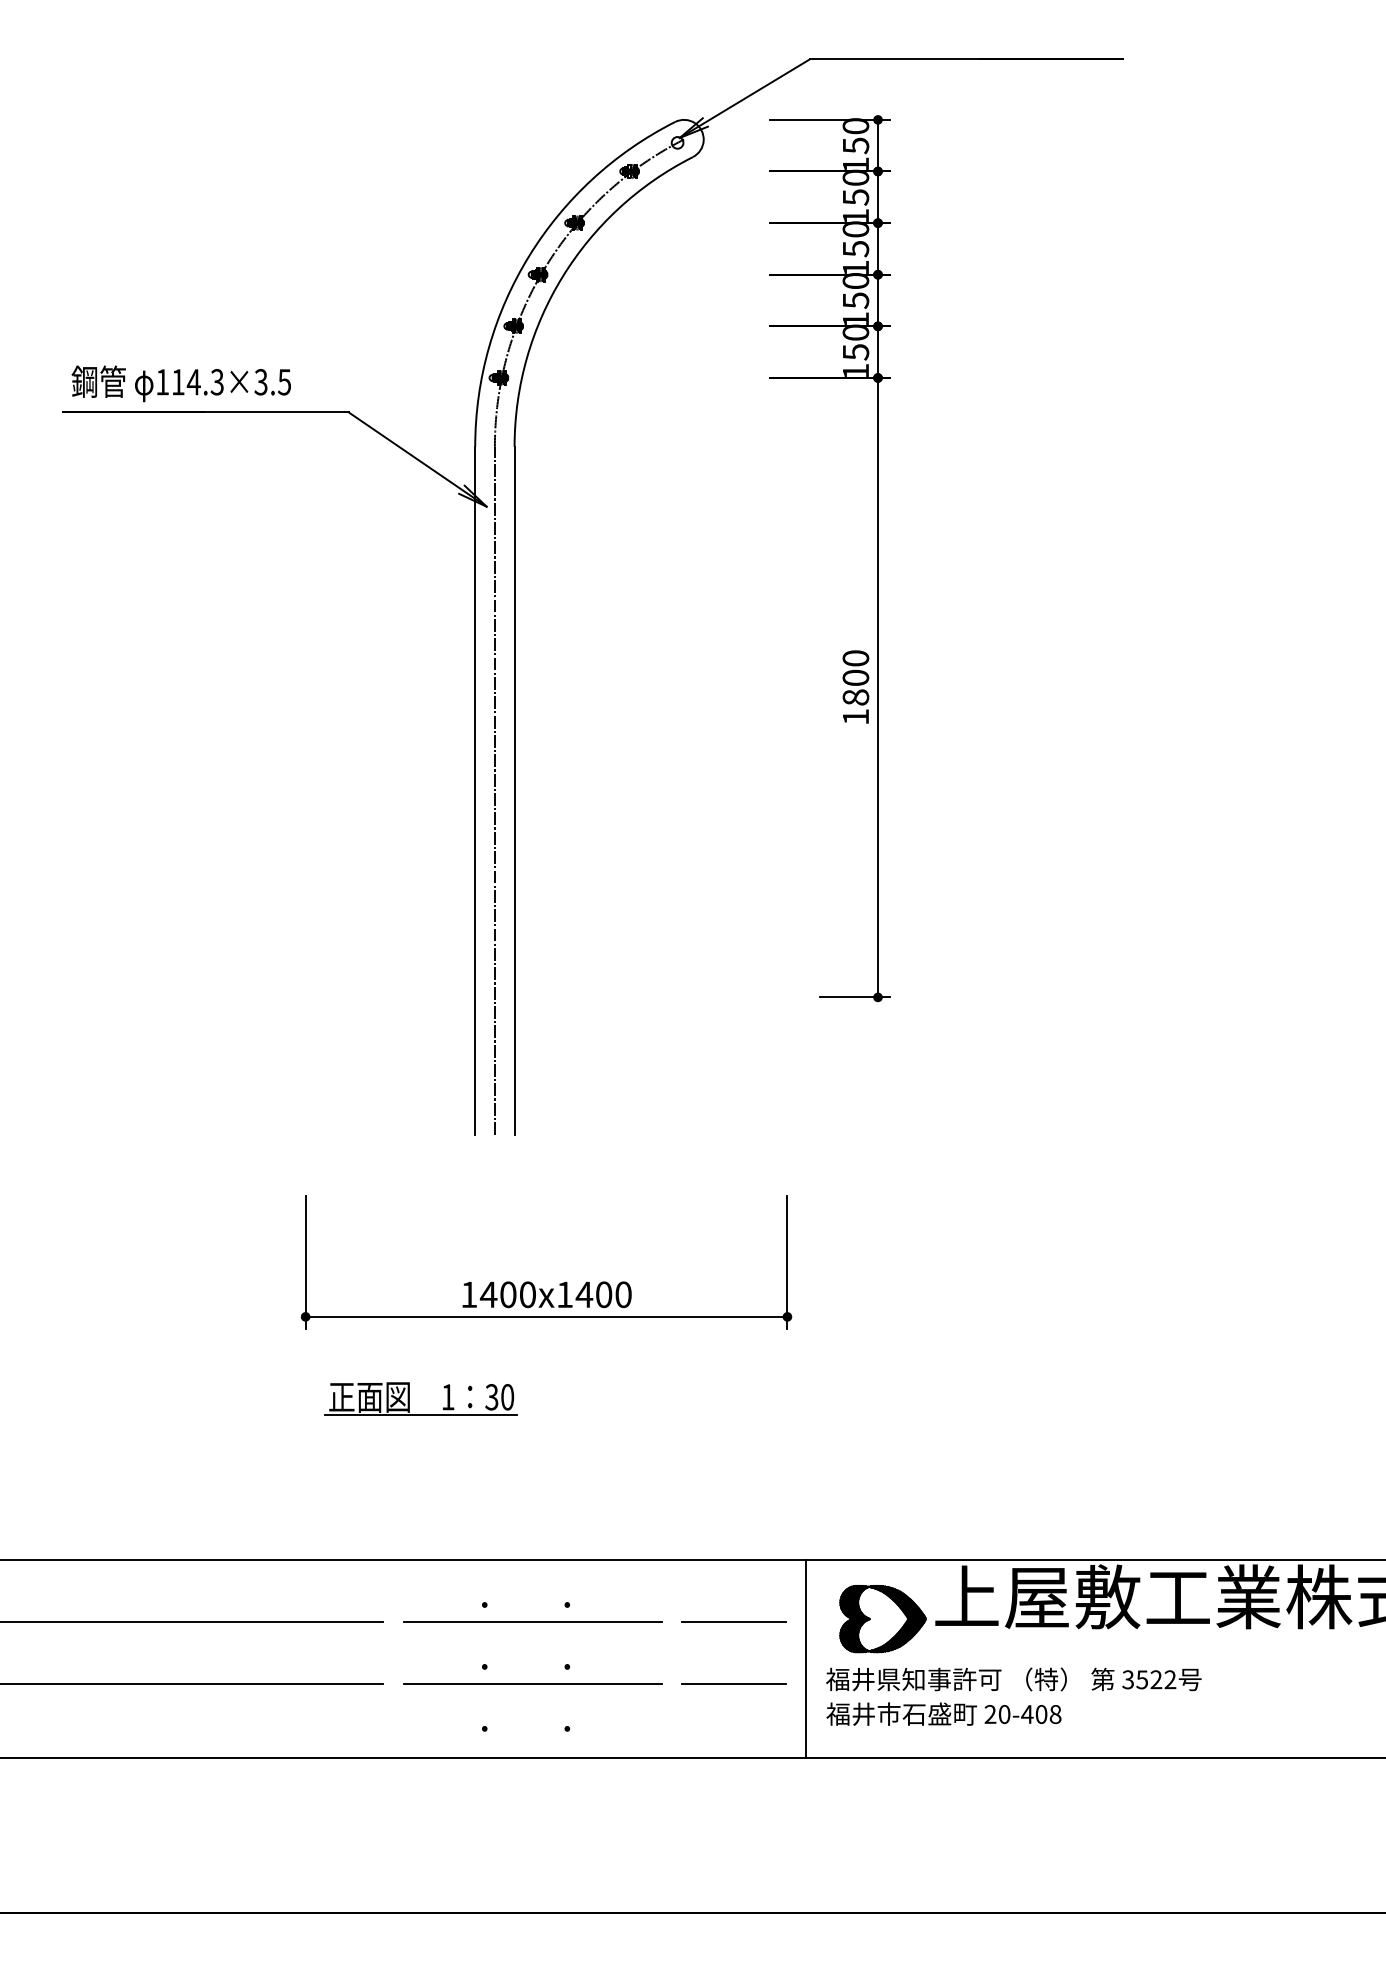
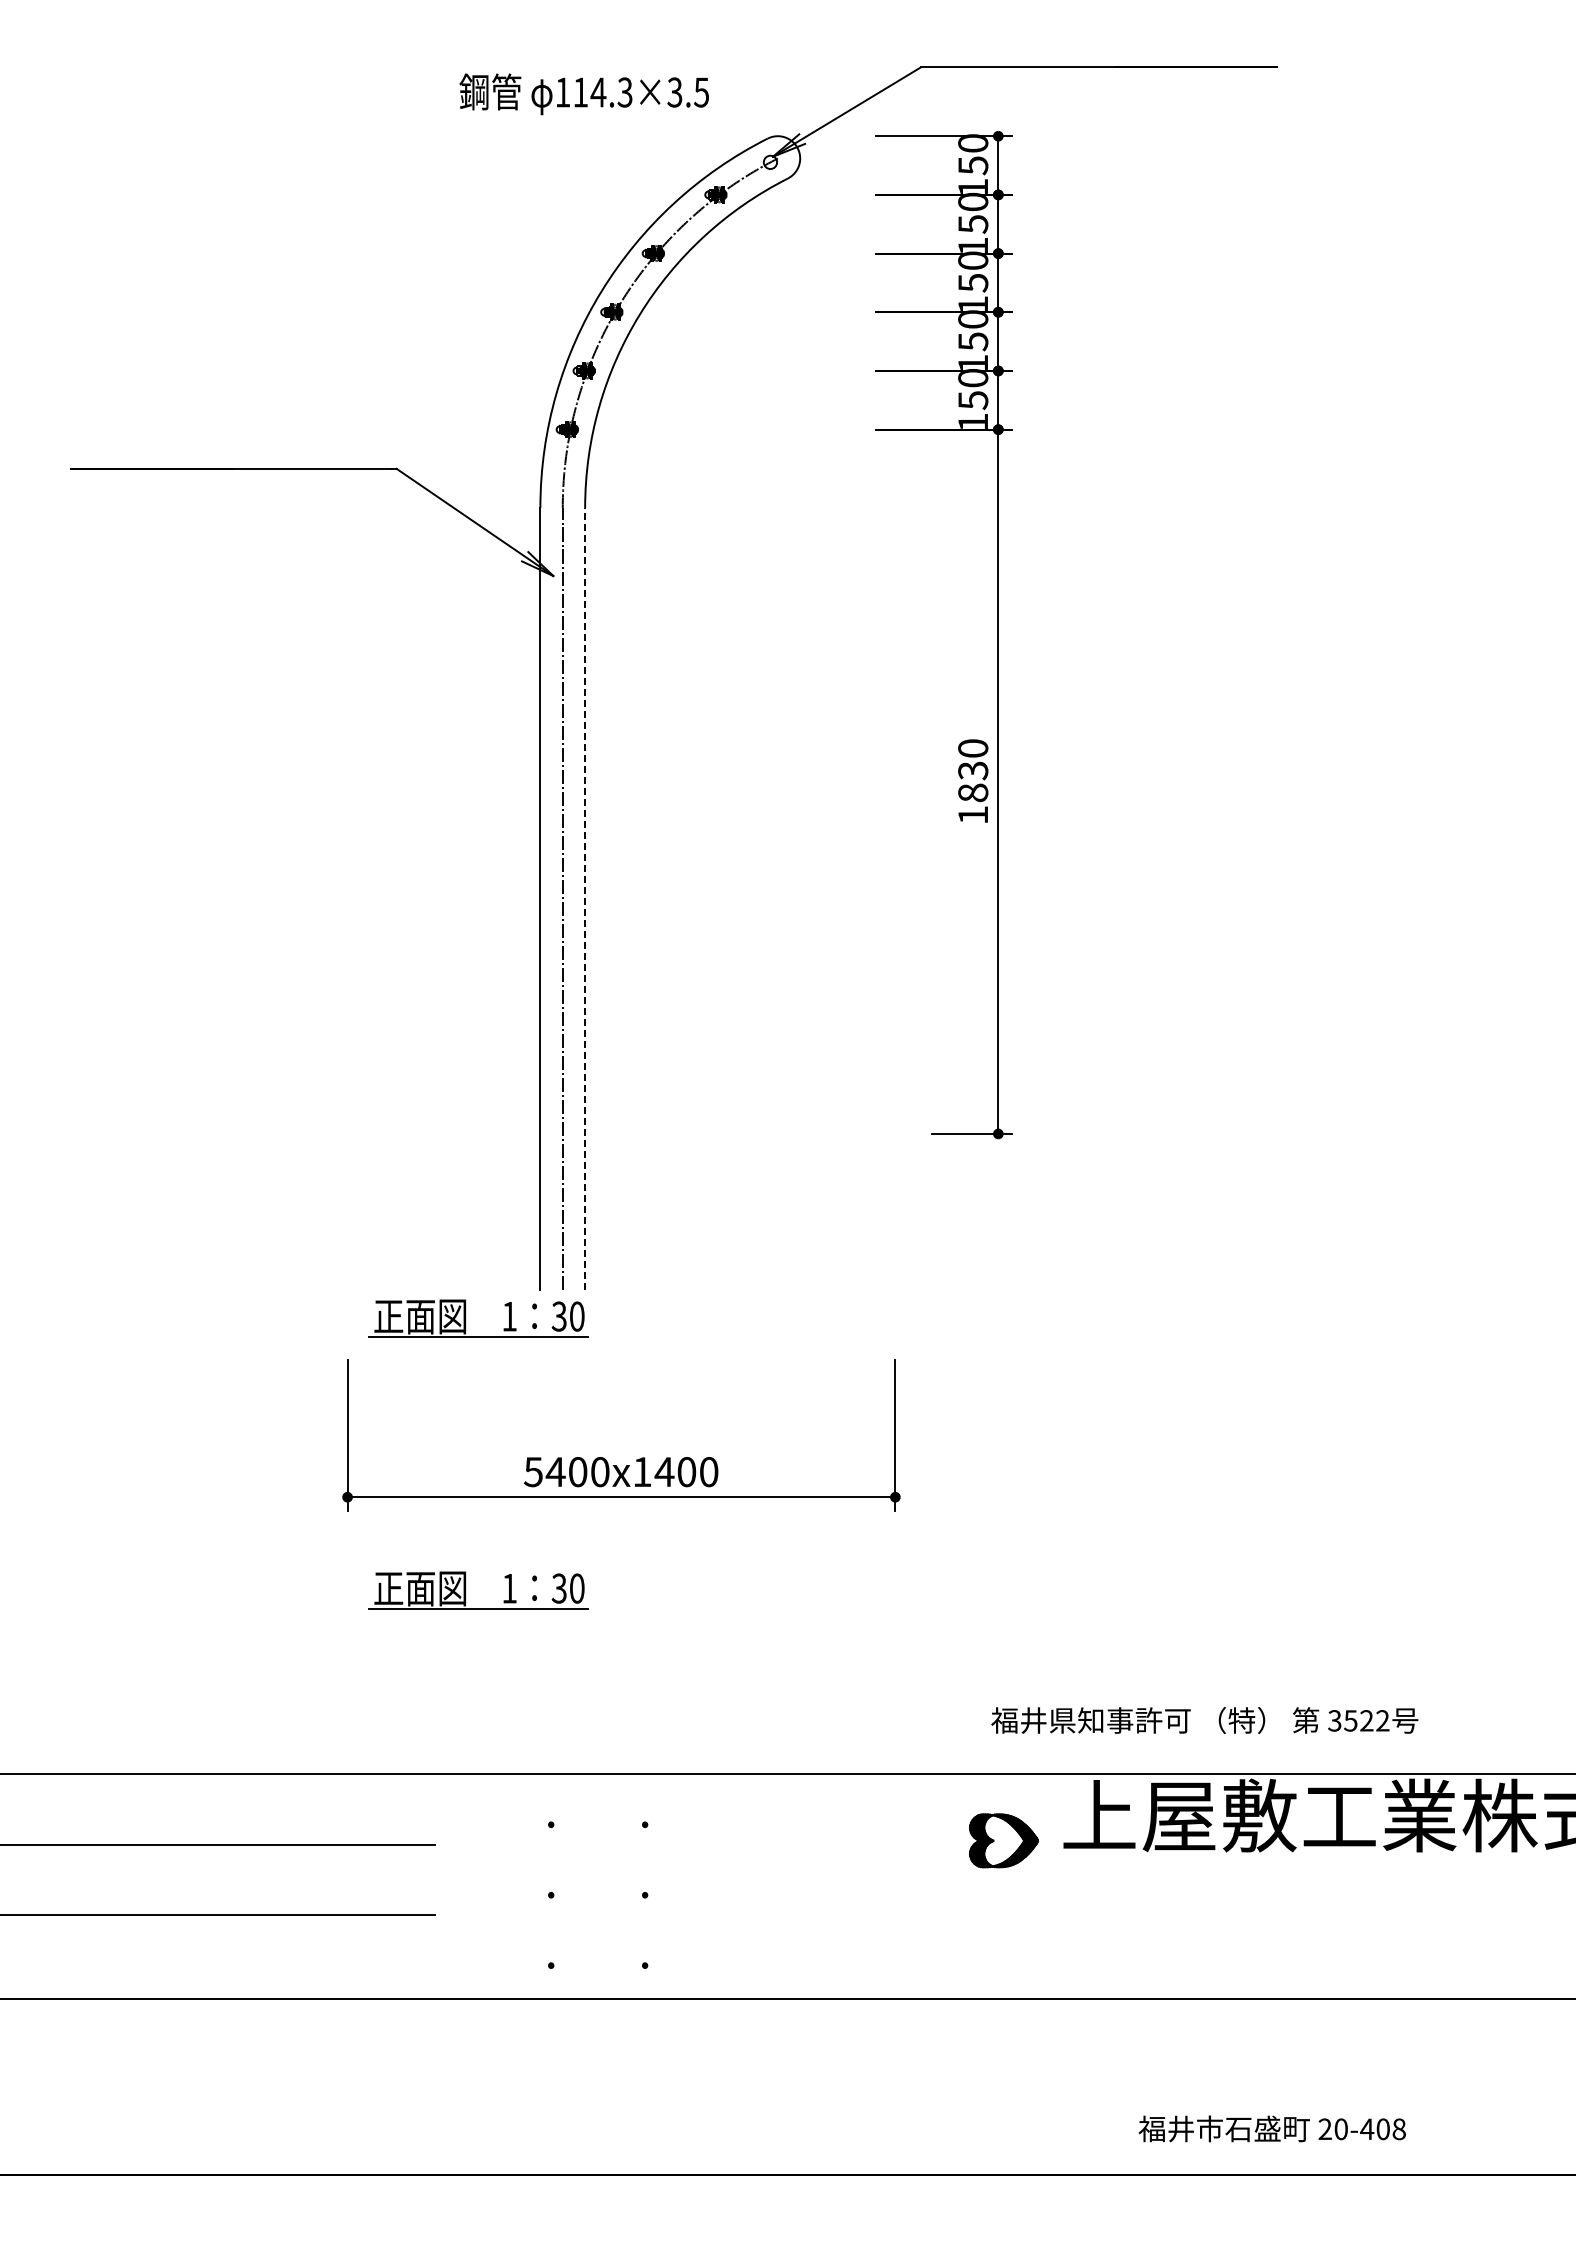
text: (180, 383) -> (583, 94), moved
text: (856, 677) -> (973, 770), 1800 -> 1830
line: (514, 790) -> (585, 898), solid -> dashed
part: (409, 1159) -> (465, 1318), added
text: (469, 1295) -> (533, 1472), 1400x1400 -> 5400x1400
part: (882, 1618) -> (1003, 1840), size x0.7
line: (532, 1622) -> (605, 1844), removed
line: (733, 1622) -> (834, 1844), removed
line: (806, 1659) -> (916, 1886), removed
text: (1013, 1679) -> (1204, 1720), moved
line: (532, 1684) -> (605, 1915), removed
line: (733, 1684) -> (834, 1915), removed
text: (943, 1713) -> (1271, 2128), moved

